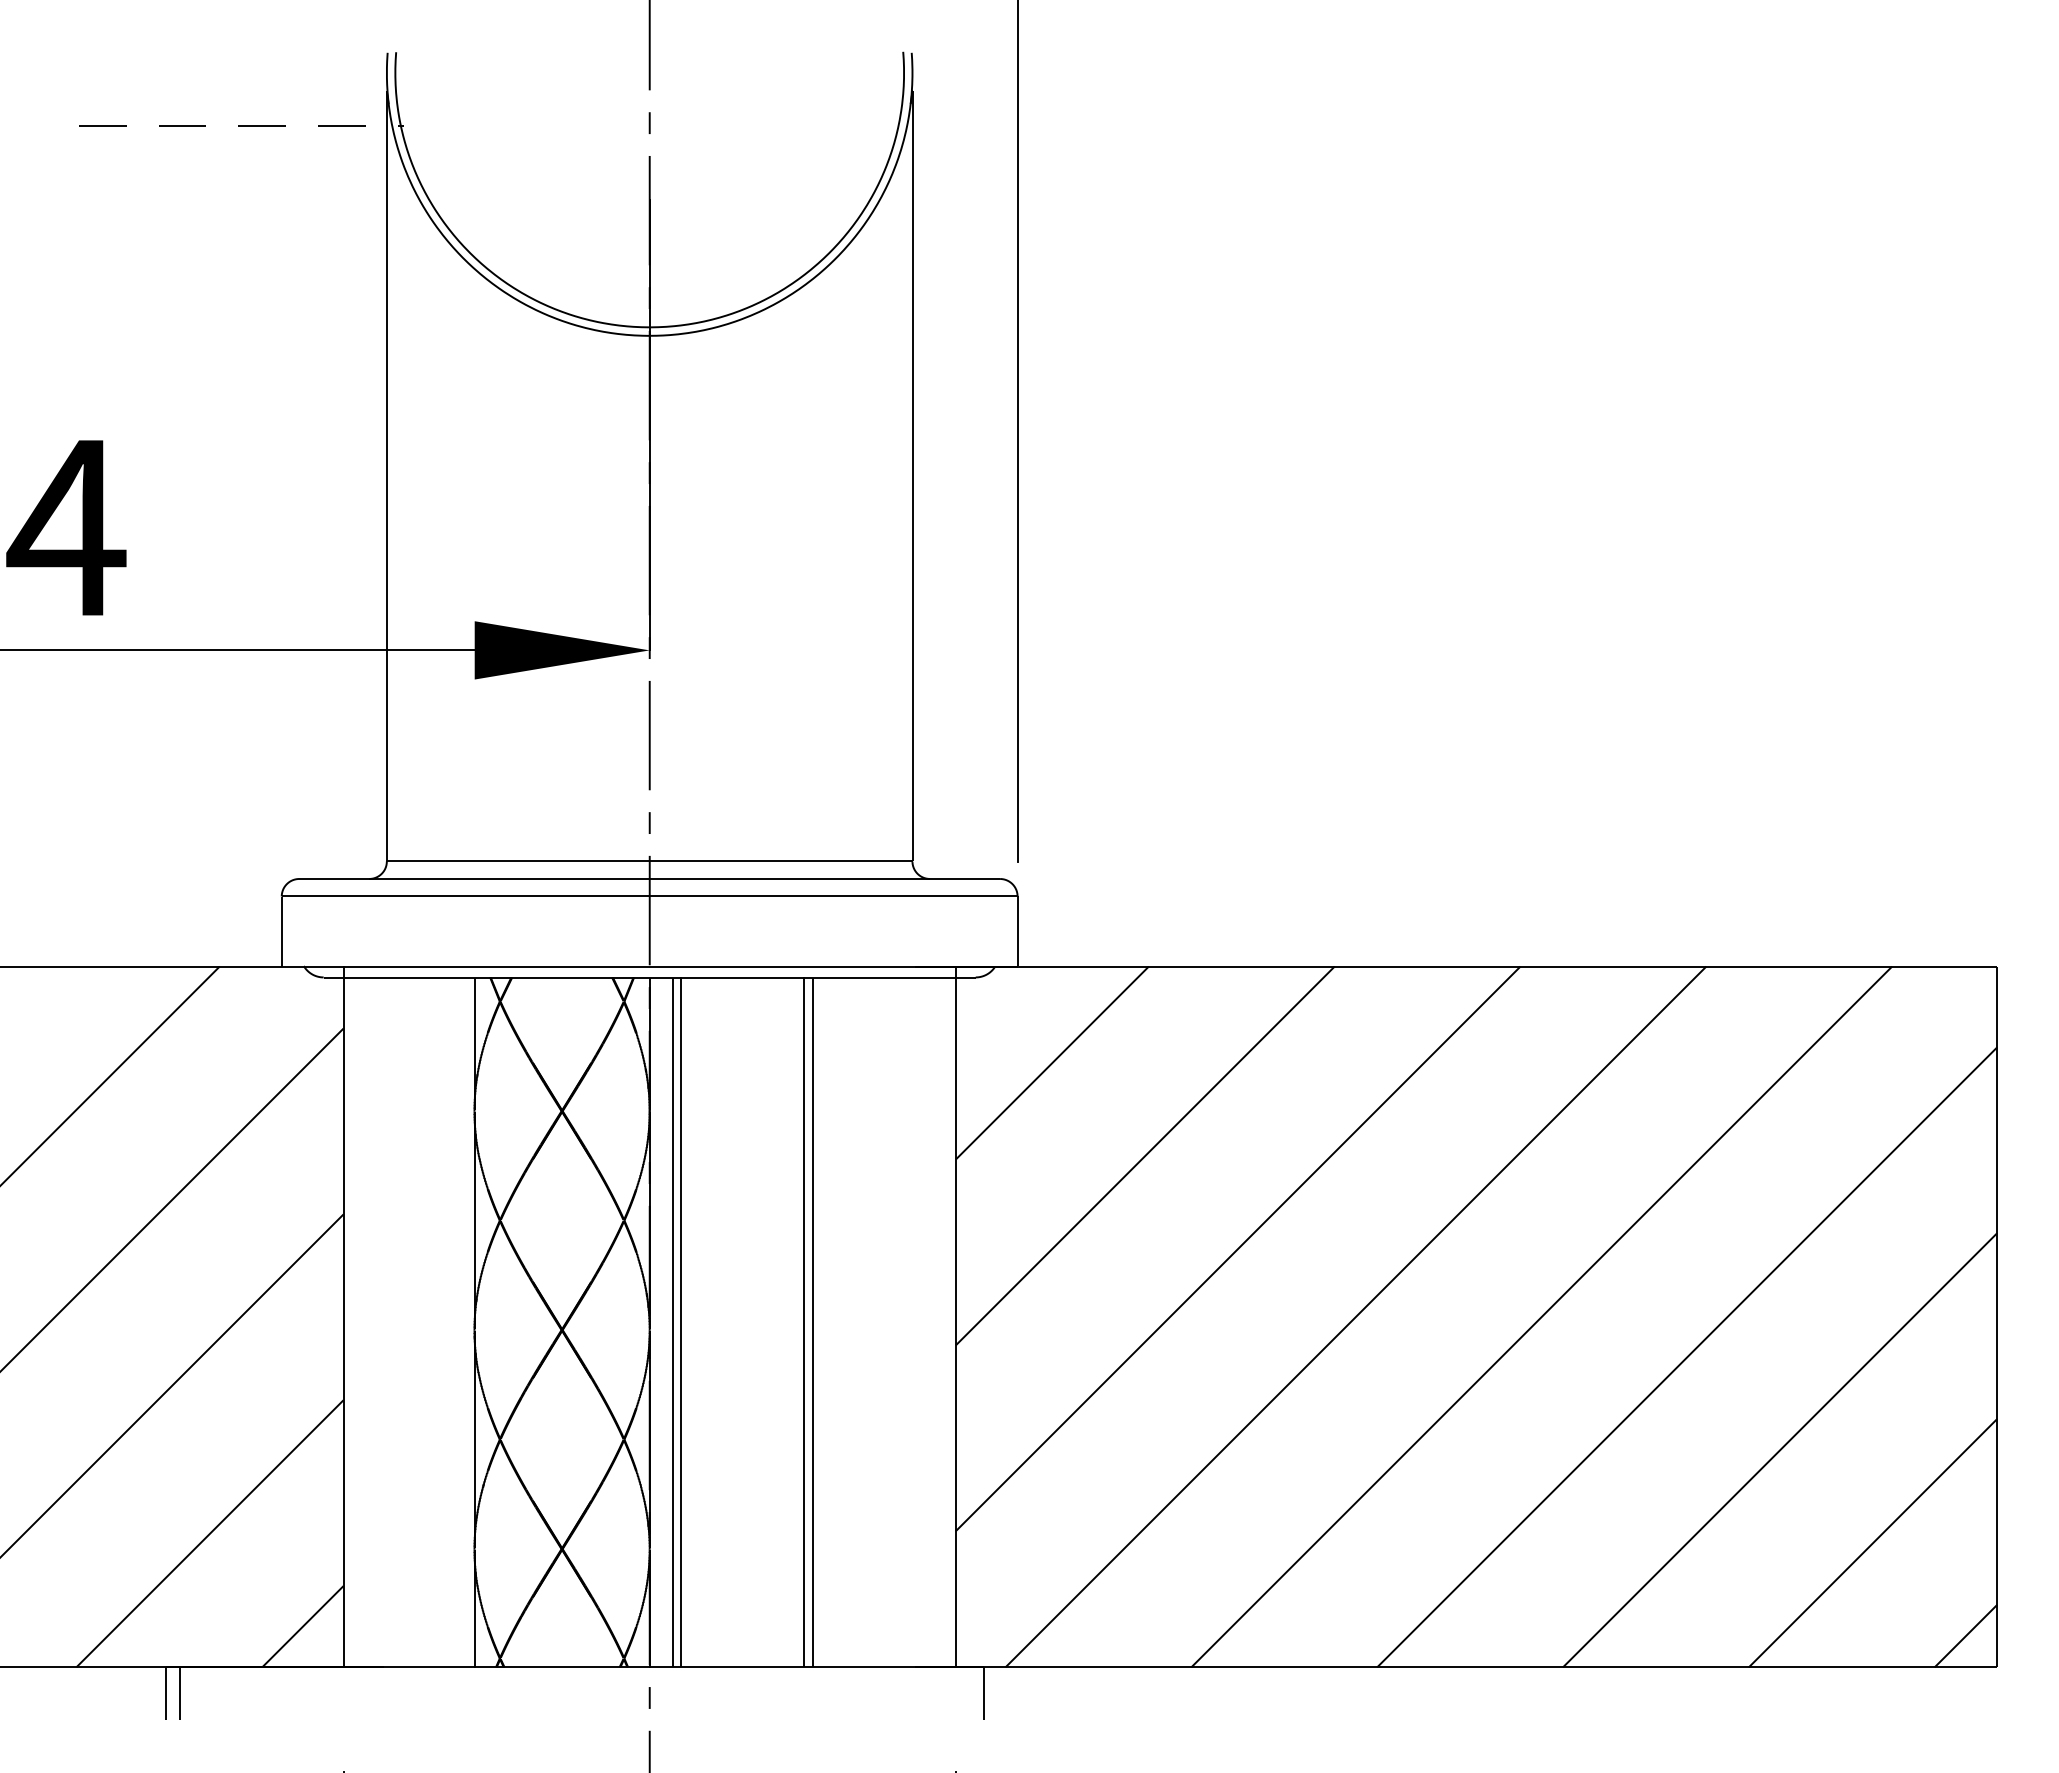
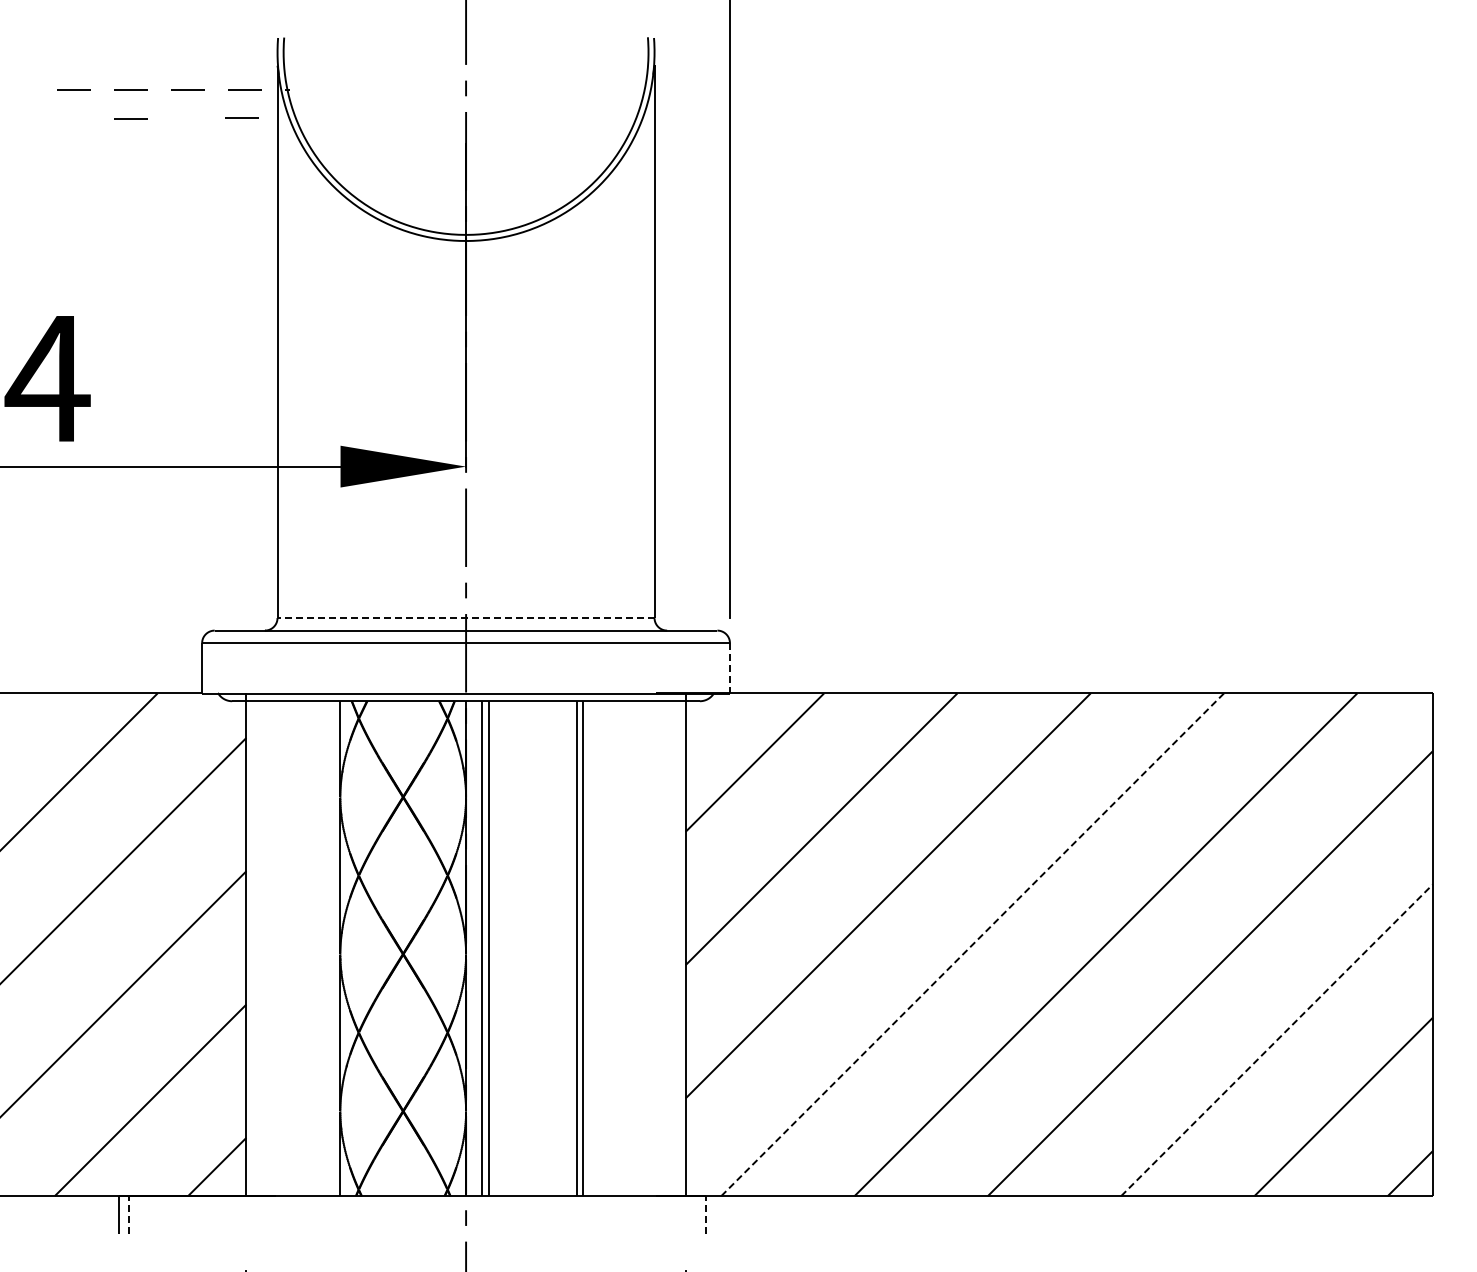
line: (336, 163) -> (241, 117), added
line: (181, 165) -> (130, 118), added
line: (650, 860) -> (466, 617), solid -> dashed
line: (1018, 931) -> (730, 668), solid -> dashed
line: (1357, 1316) -> (973, 944), solid -> dashed
line: (1780, 1450) -> (1277, 1040), solid -> dashed
line: (180, 1692) -> (129, 1214), solid -> dashed
line: (983, 1692) -> (705, 1214), solid -> dashed

